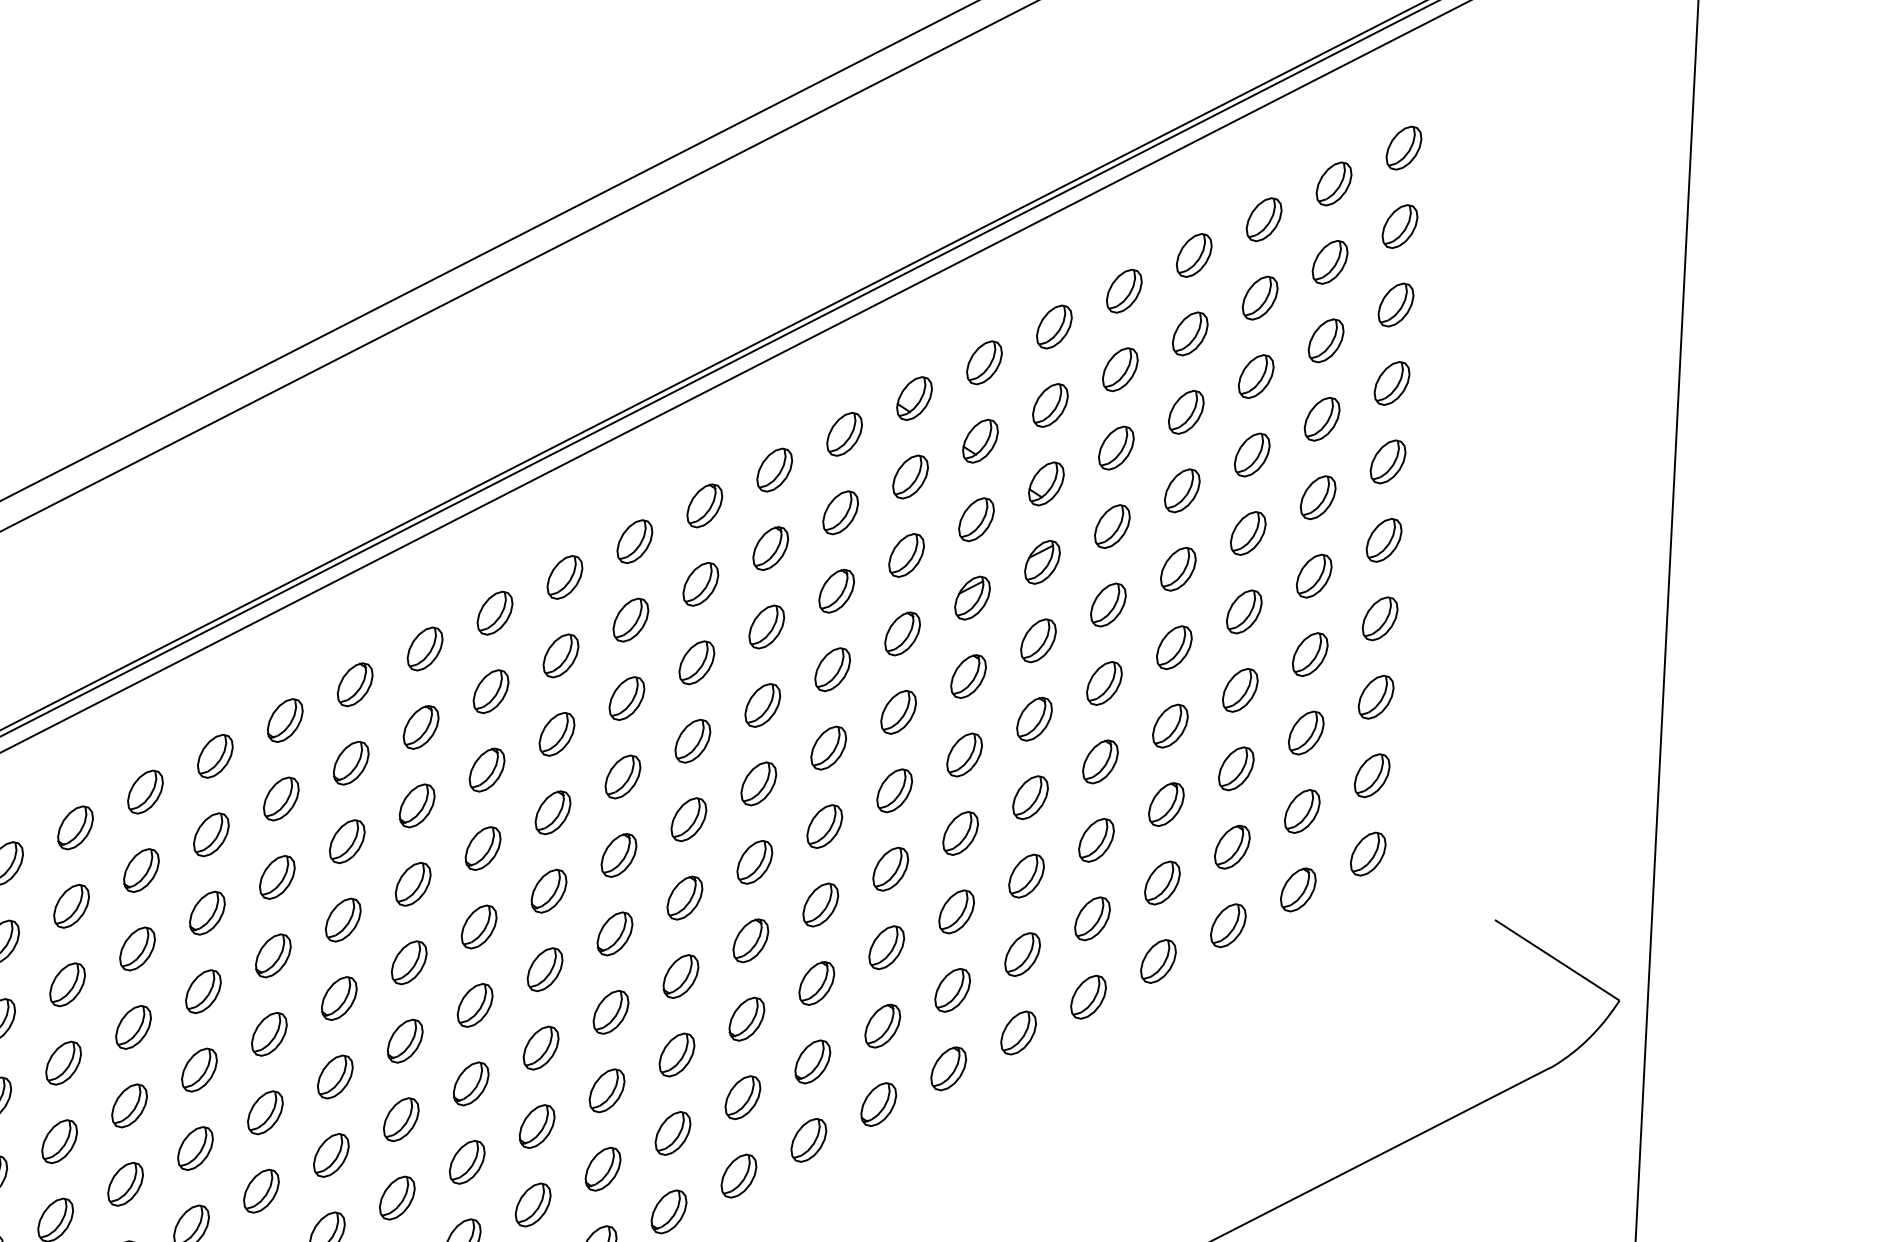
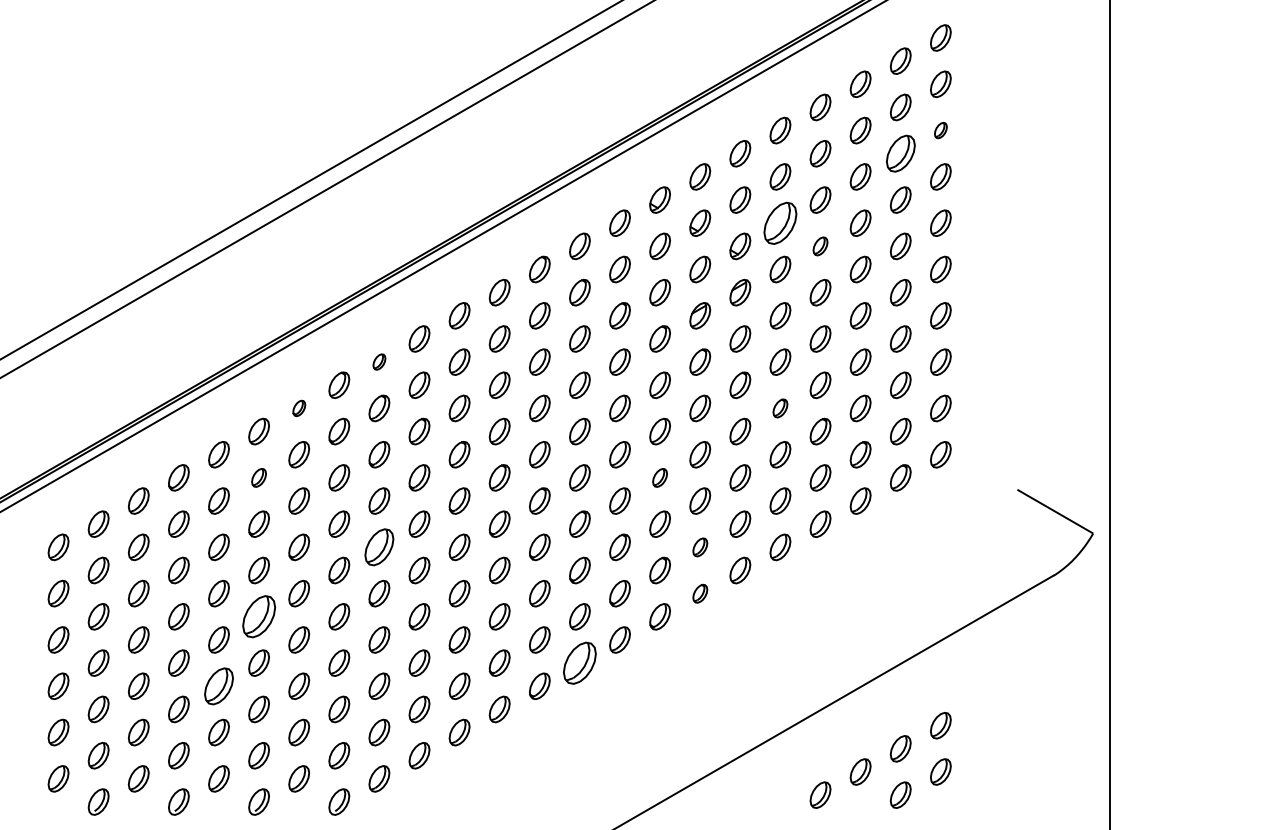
part: (1395, 304) -> (940, 130), size x0.6
part: (1325, 340) -> (900, 153), size x1.4
part: (1116, 446) -> (780, 222), size x1.6
part: (1182, 490) -> (820, 246), size x0.7
part: (425, 647) -> (379, 361), size x0.6
part: (285, 720) -> (299, 408), size x0.6
part: (1100, 761) -> (780, 408), size x0.7
part: (210, 834) -> (258, 477), size x0.7
part: (889, 868) -> (659, 477), size x0.7
part: (409, 963) -> (379, 547), size x1.4
part: (953, 990) -> (700, 547), size x0.7
part: (949, 1068) -> (700, 593), size x0.7
part: (198, 1069) -> (258, 616), size x1.6
part: (738, 1174) -> (579, 662), size x1.6
part: (124, 1182) -> (218, 685), size x1.4

